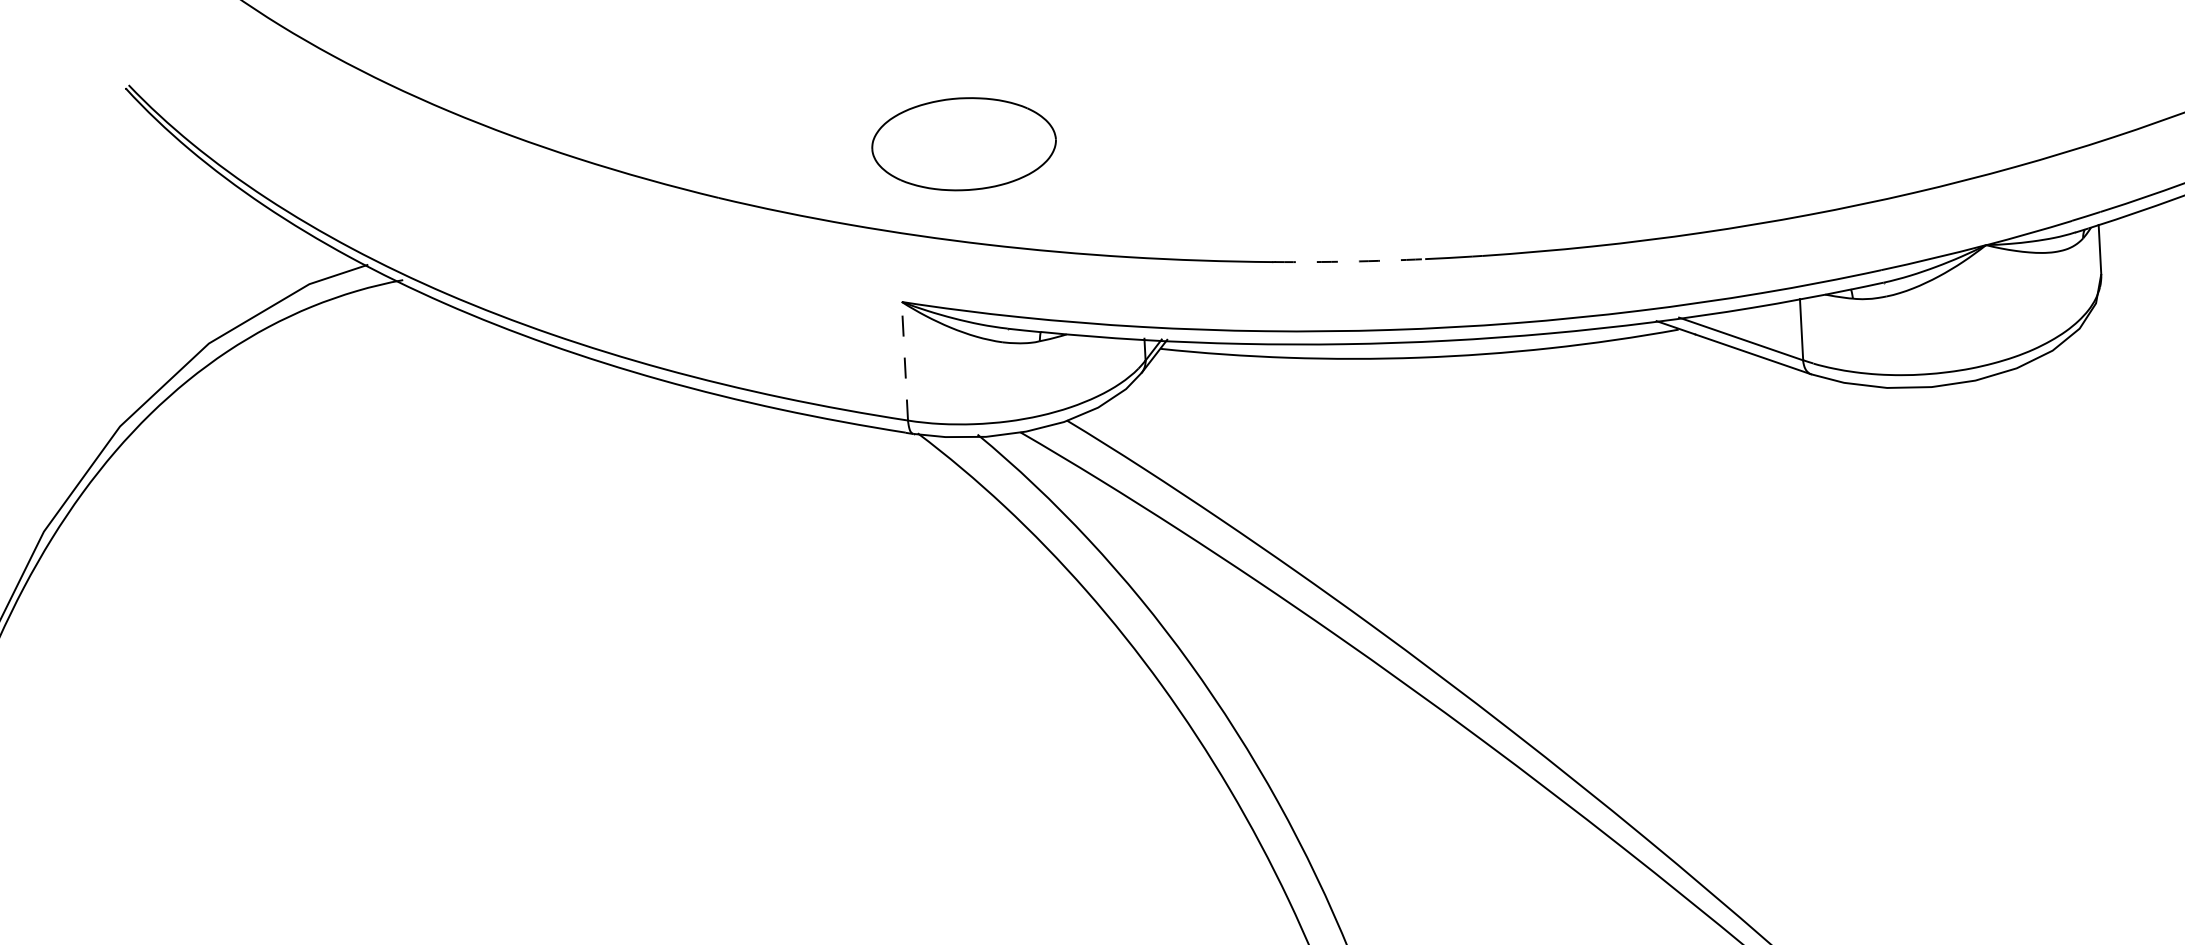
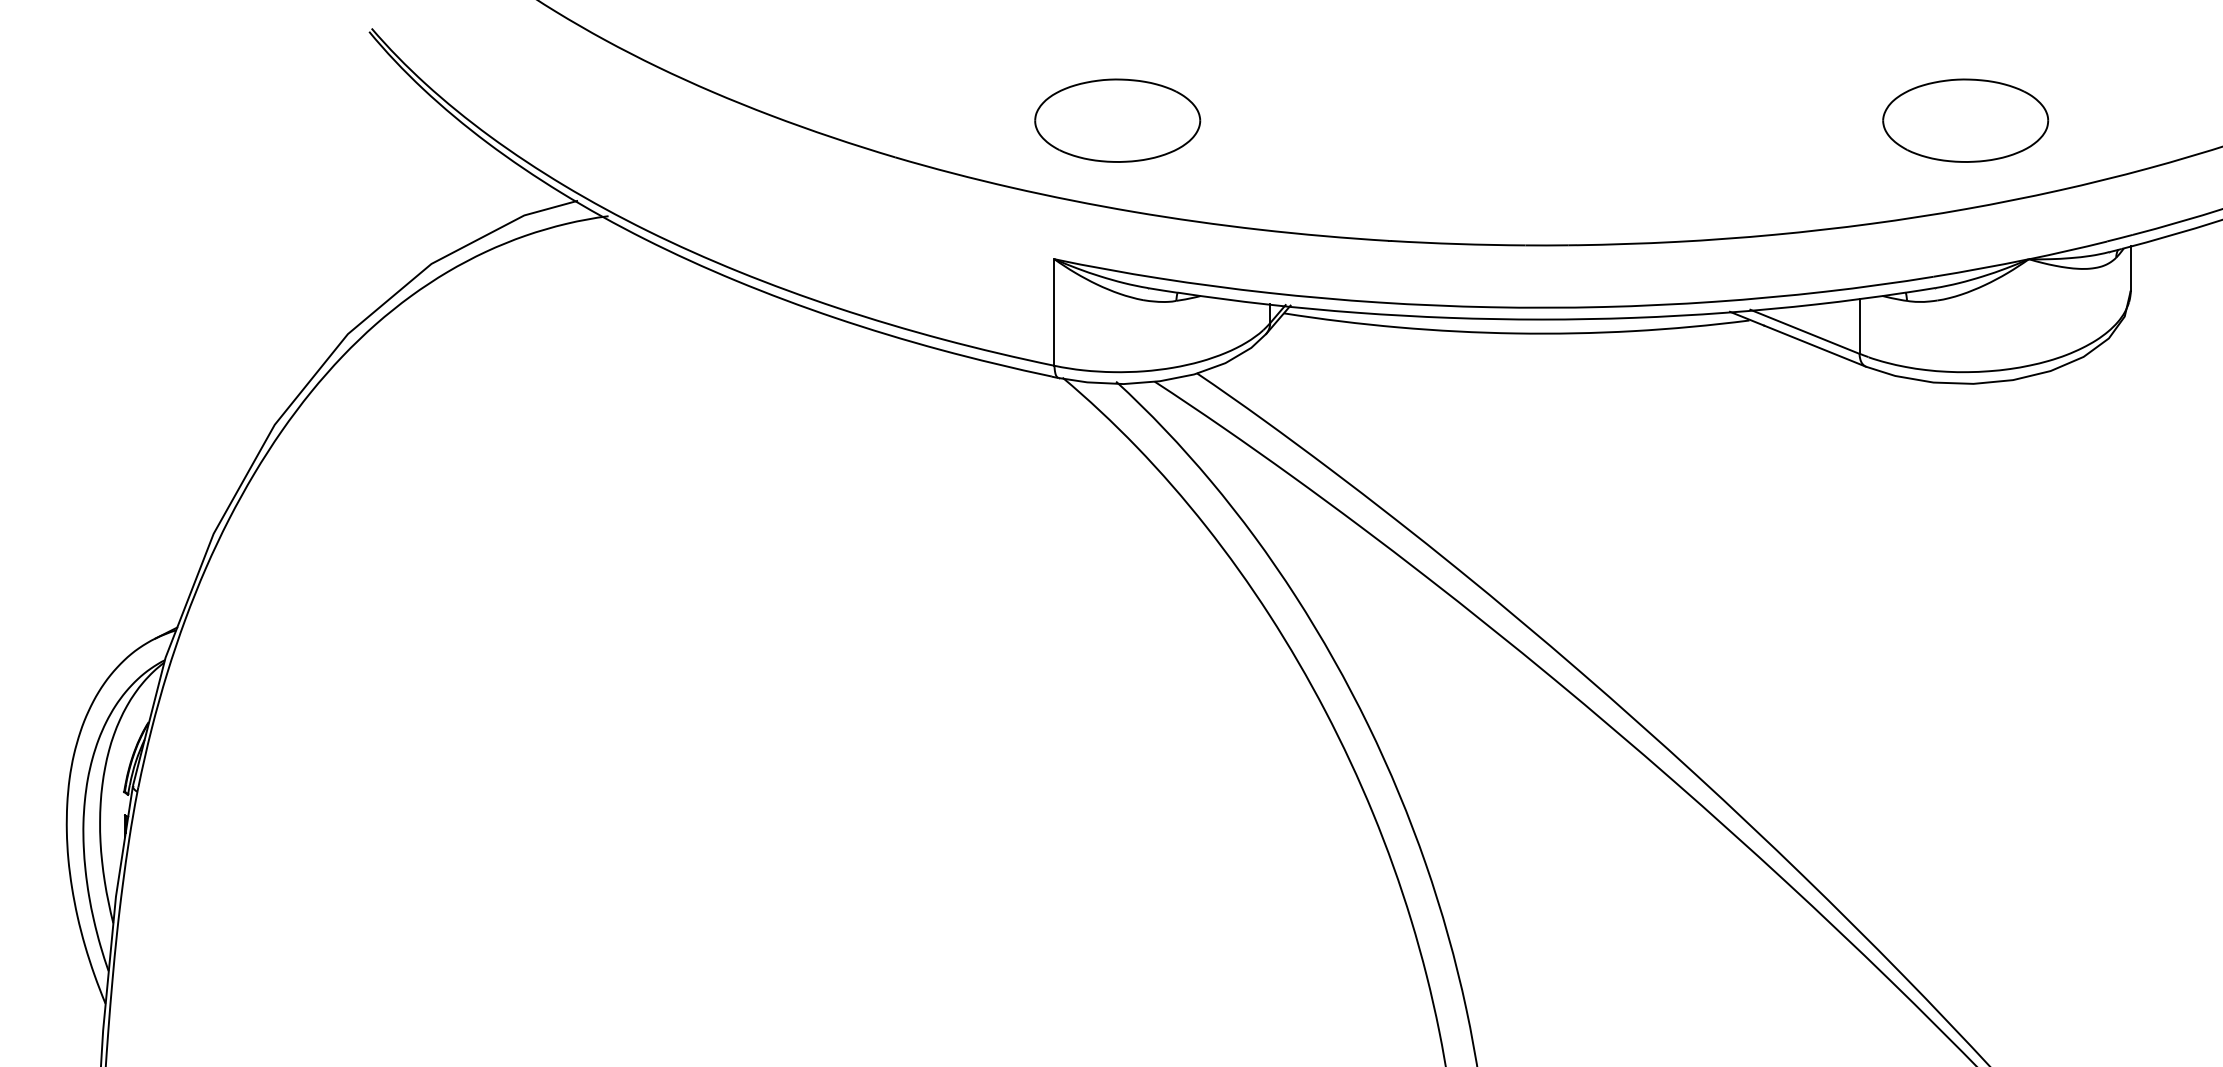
part: (1907, 94) -> (1965, 120), added
arc: (1350, 262) -> (1458, 244), dashed -> solid
line: (904, 361) -> (1054, 312), dashed -> solid

